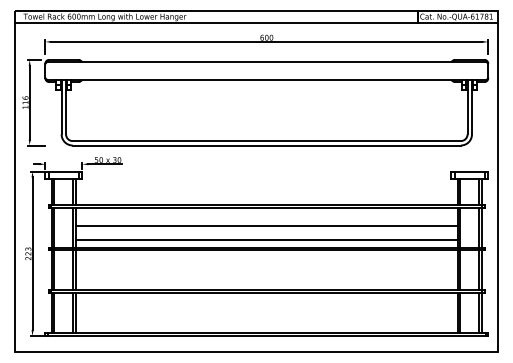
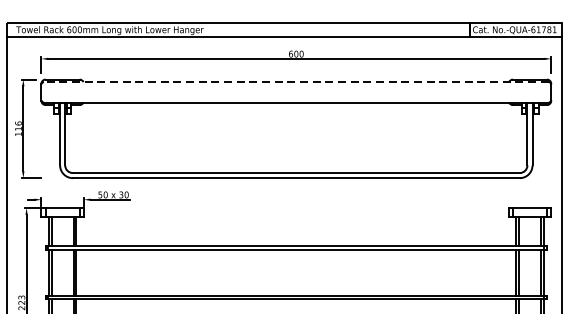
line: (266, 62) -> (295, 82), solid -> dashed
line: (266, 225) -> (295, 270), removed
line: (266, 239) -> (295, 286), removed

